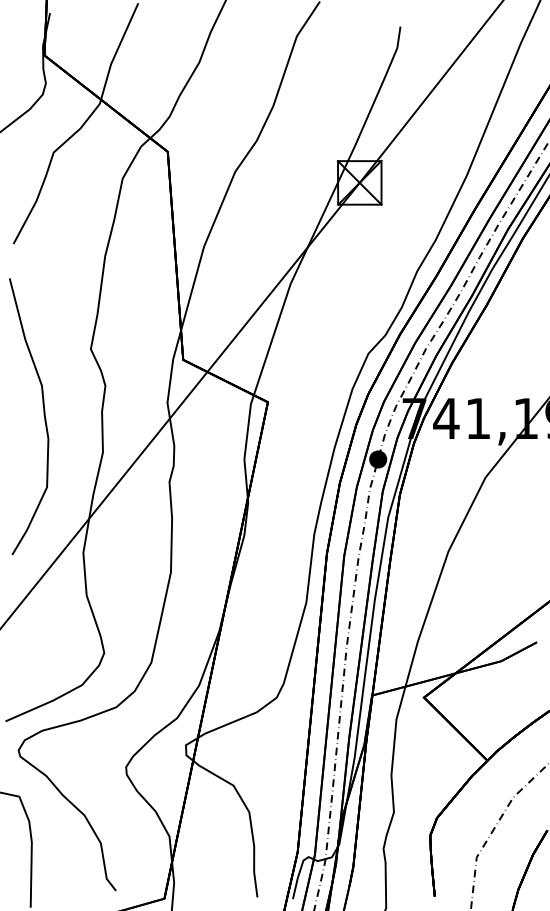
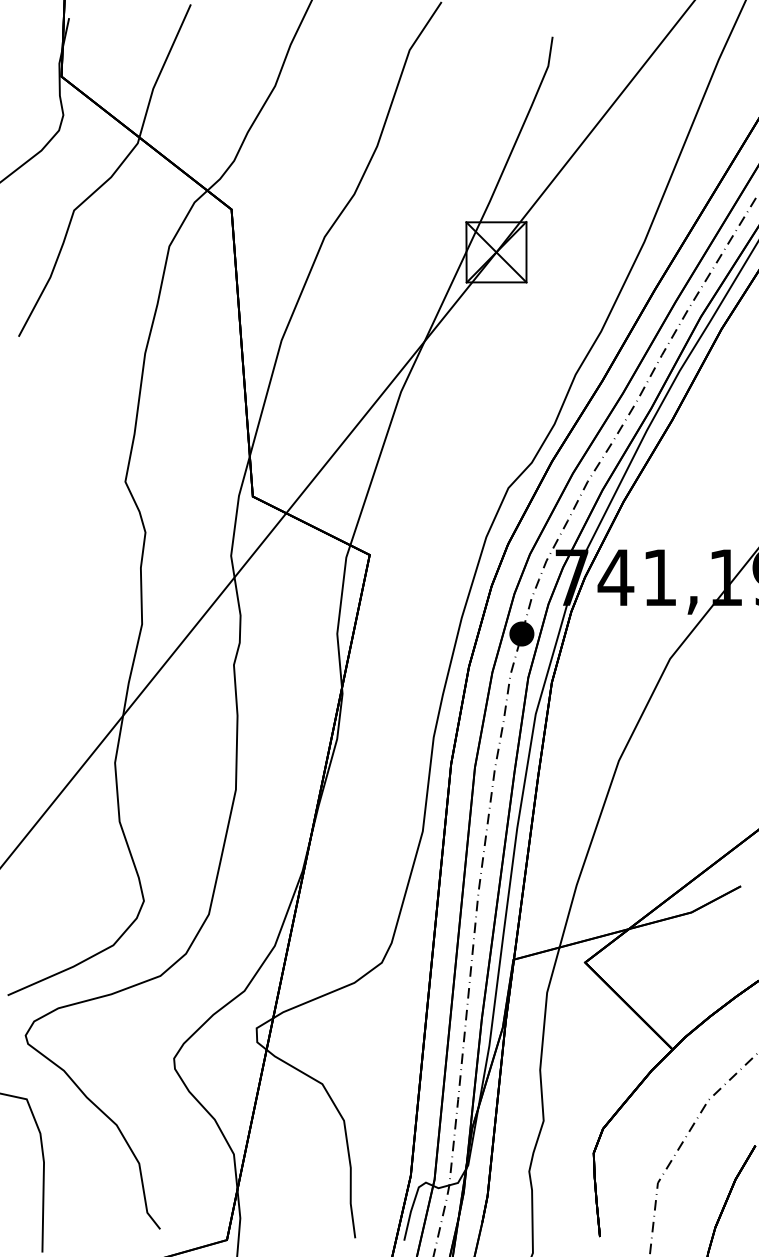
curve: (43, 415) -> (60, 573), removed

